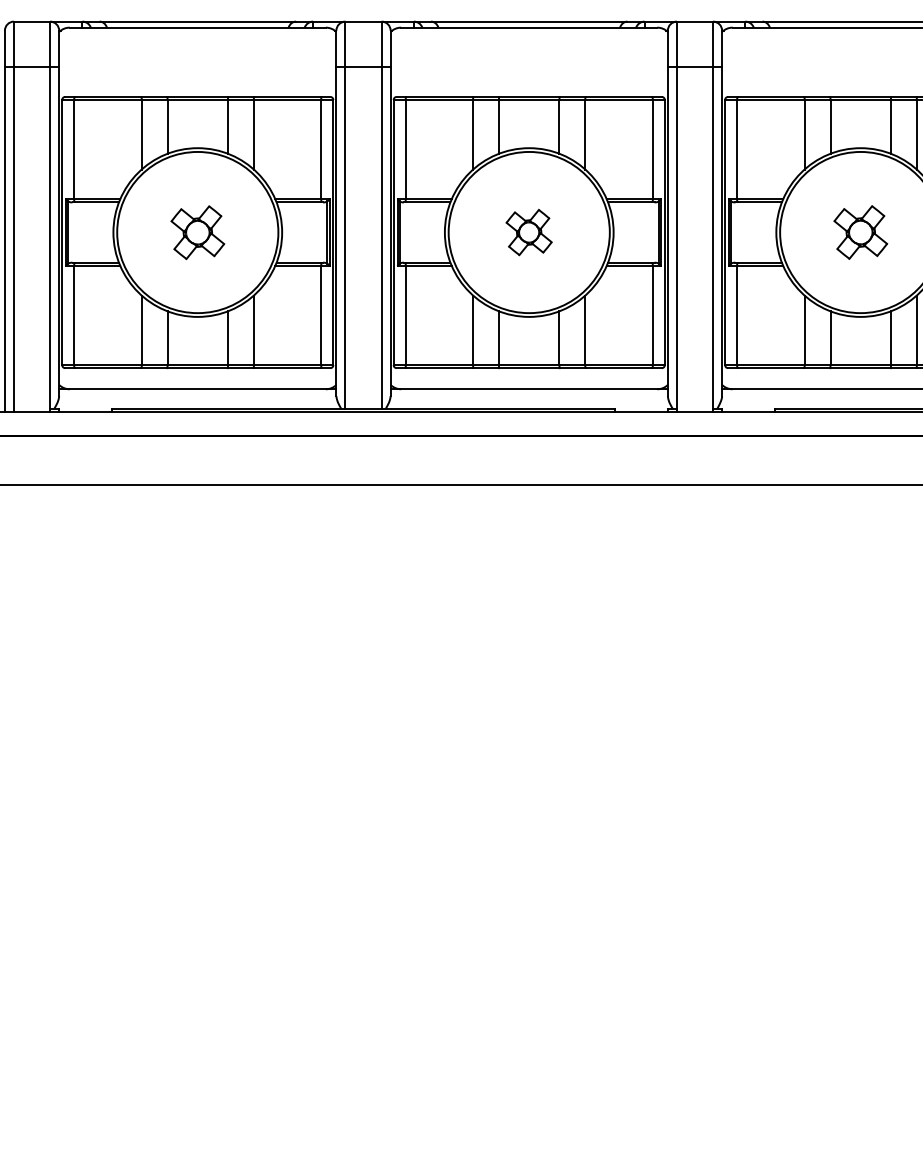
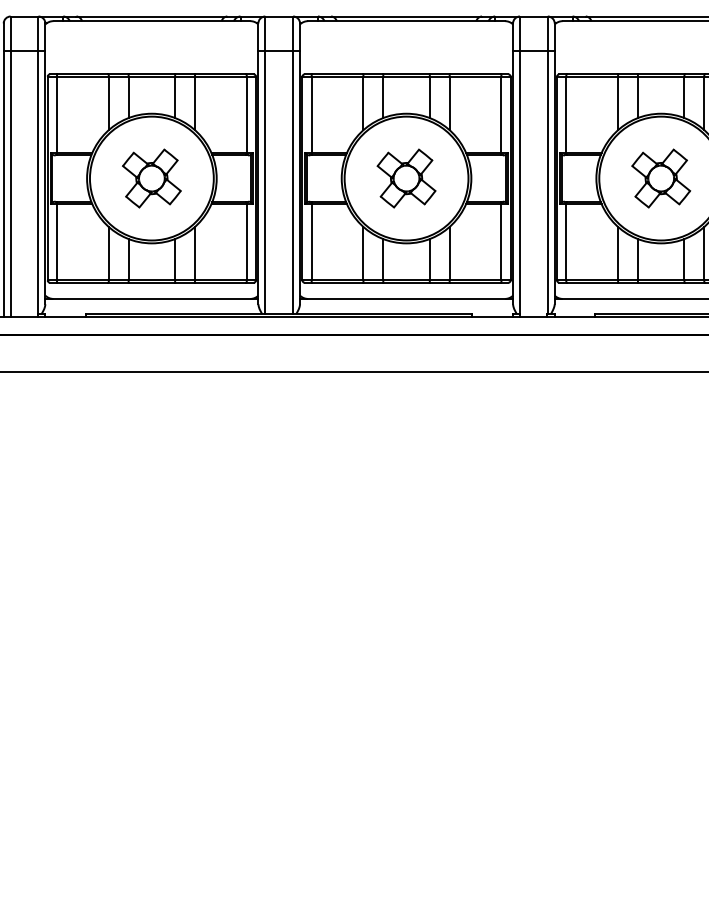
part: (197, 232) -> (151, 178), size x1.43
part: (528, 232) -> (405, 178), size x1.67
part: (860, 232) -> (661, 178), size x1.43

